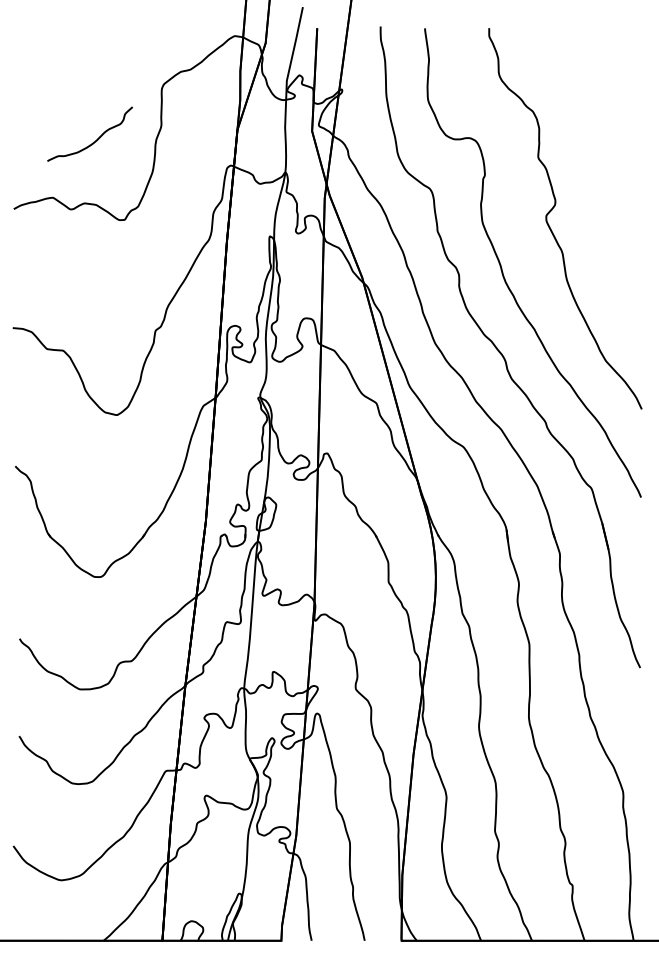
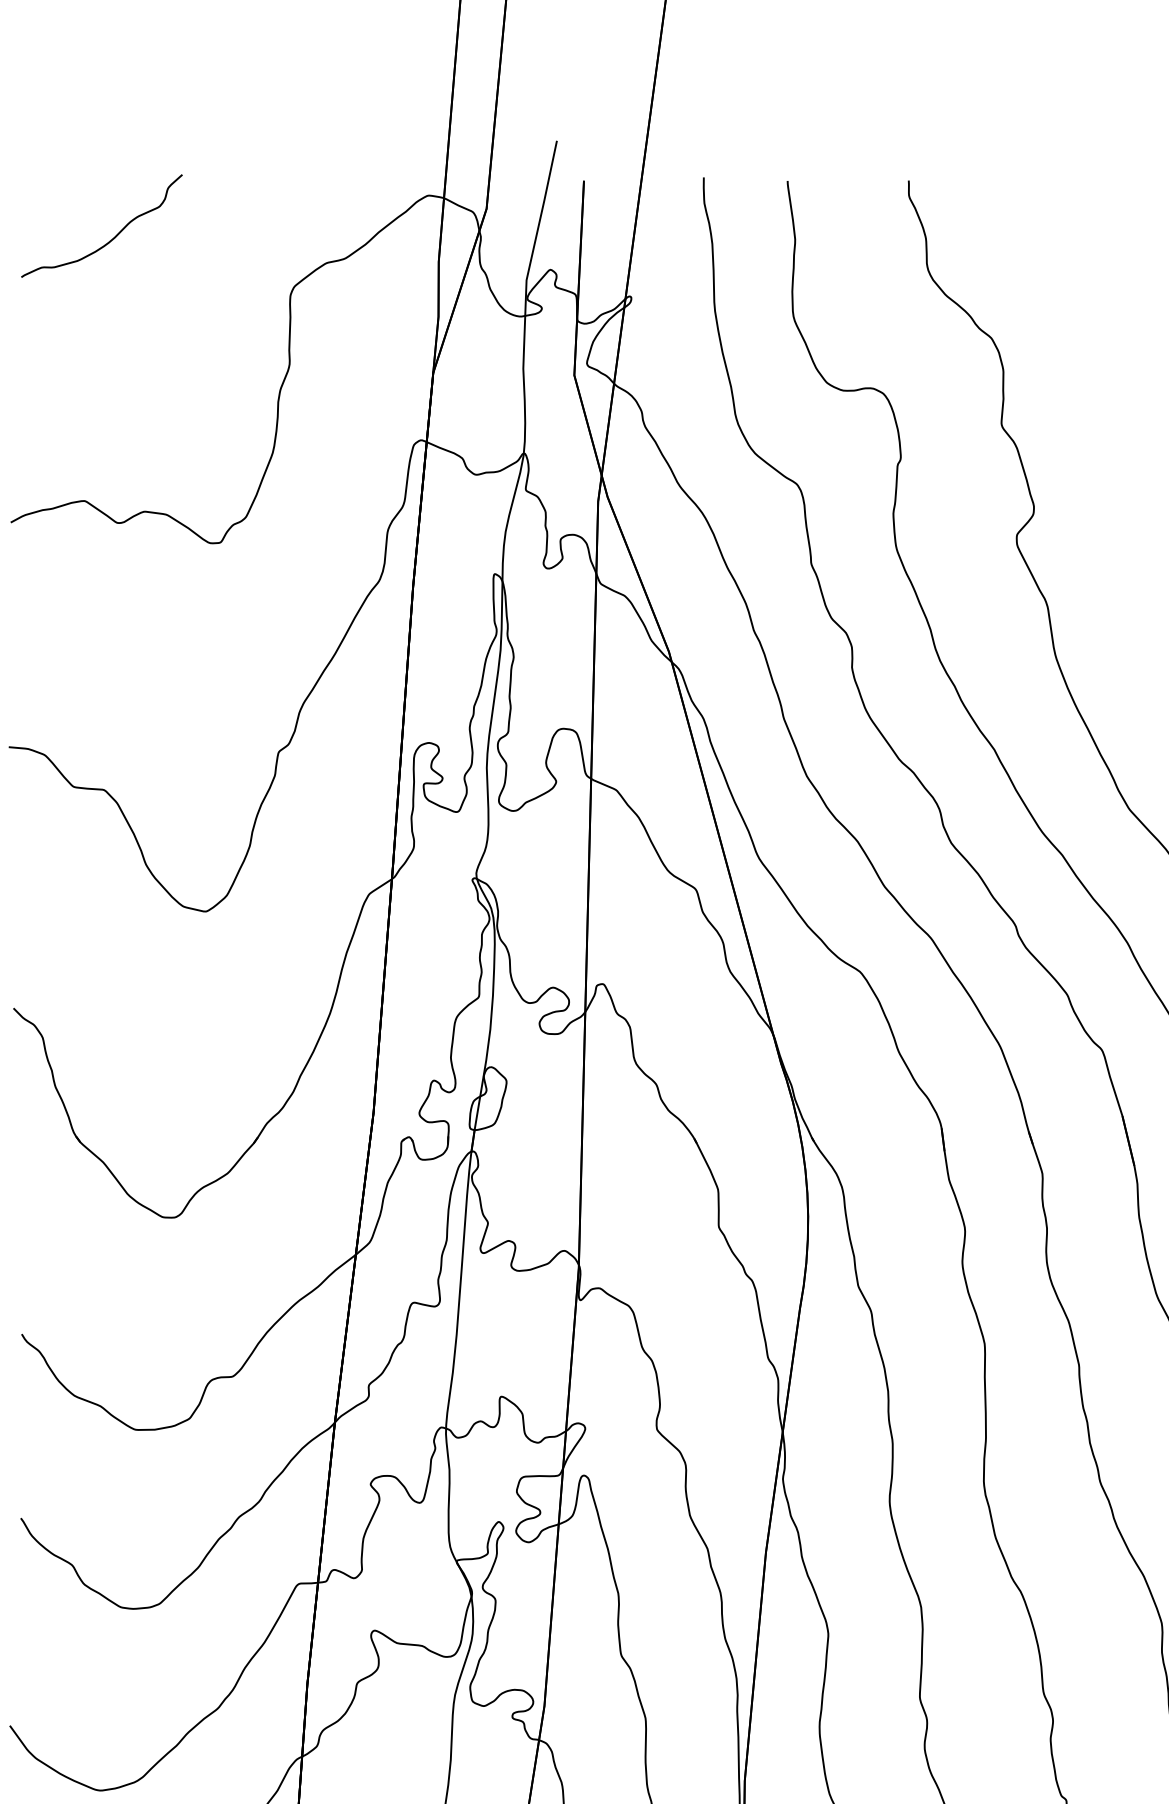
curve: (96, 139) -> (114, 236), moved

